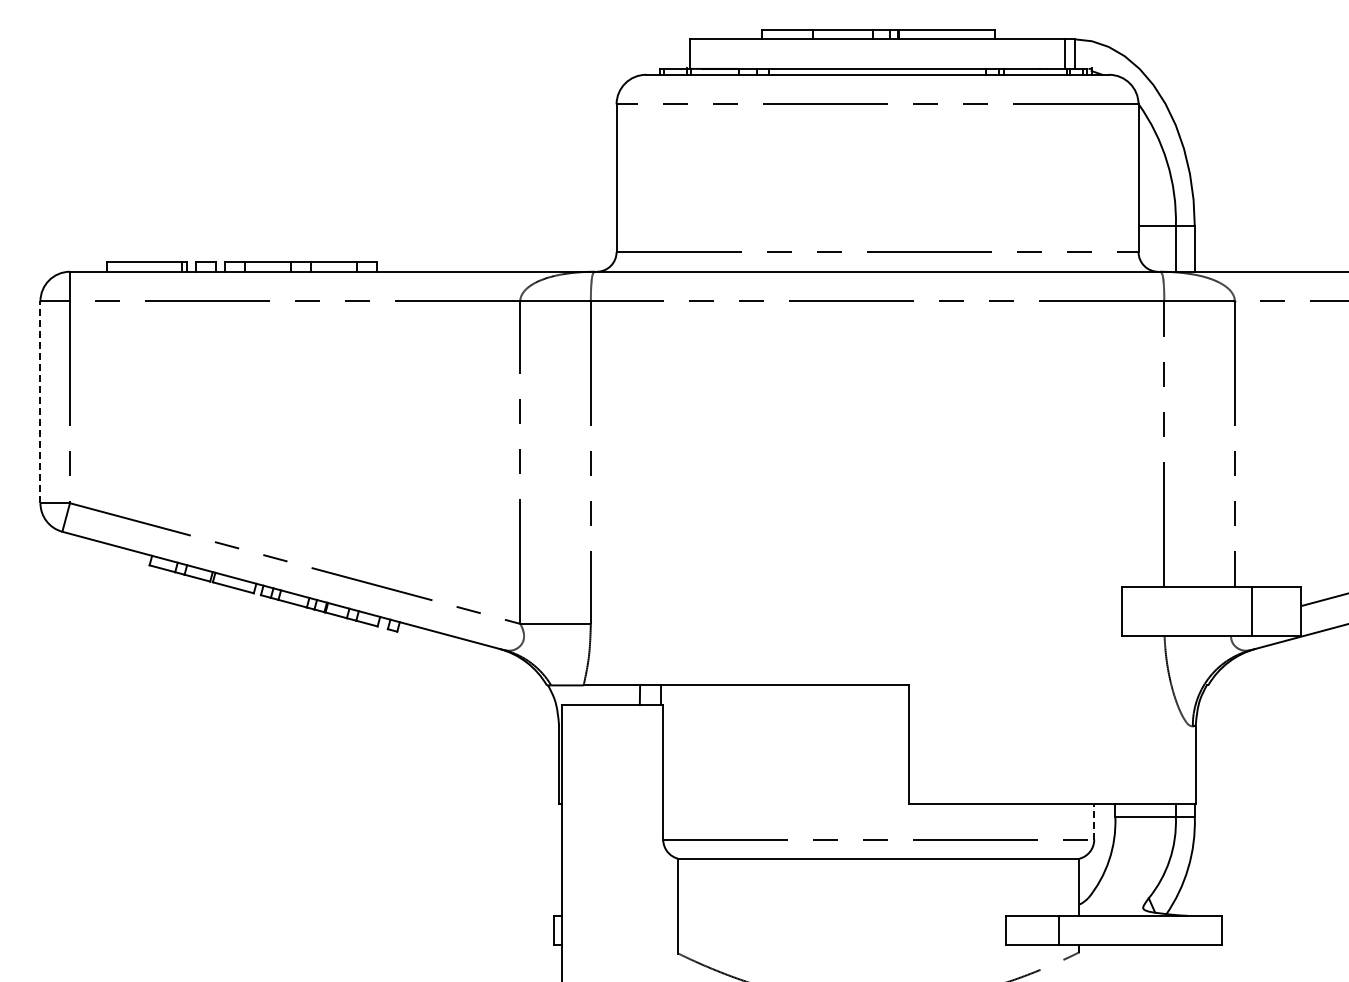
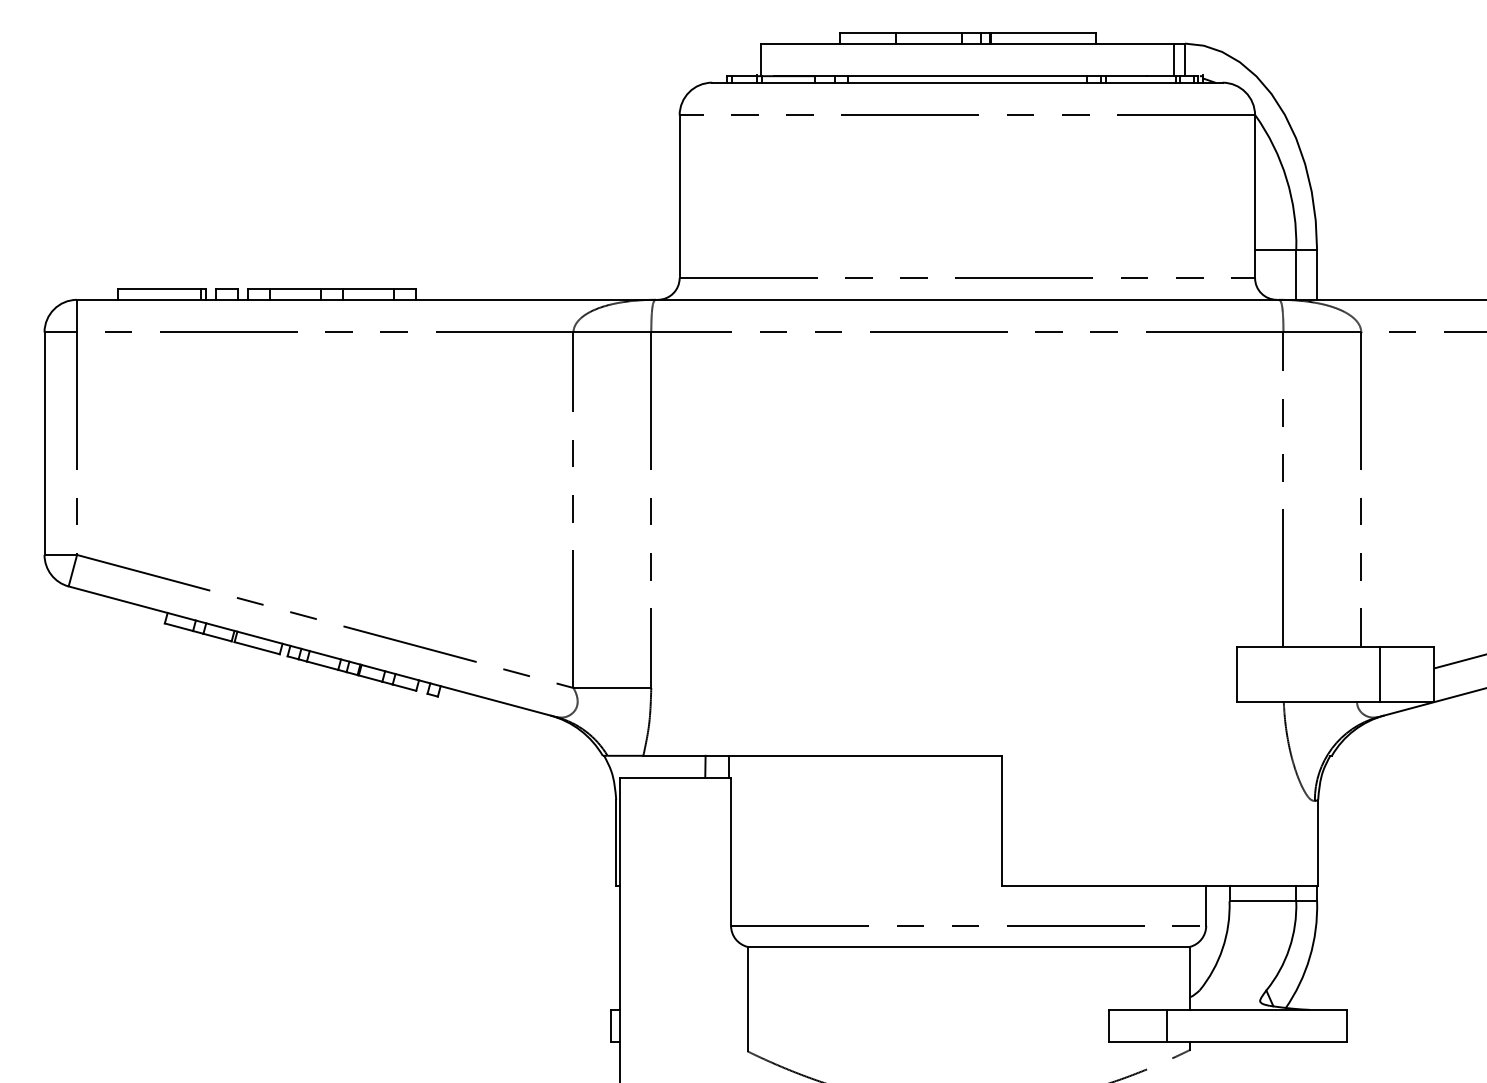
line: (40, 402) -> (44, 443), dashed -> solid
line: (1094, 821) -> (1206, 905), dashed -> solid

